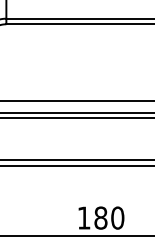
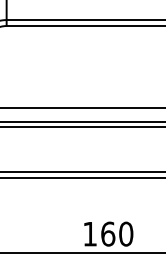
text: (100, 217) -> (107, 233), 180 -> 160

